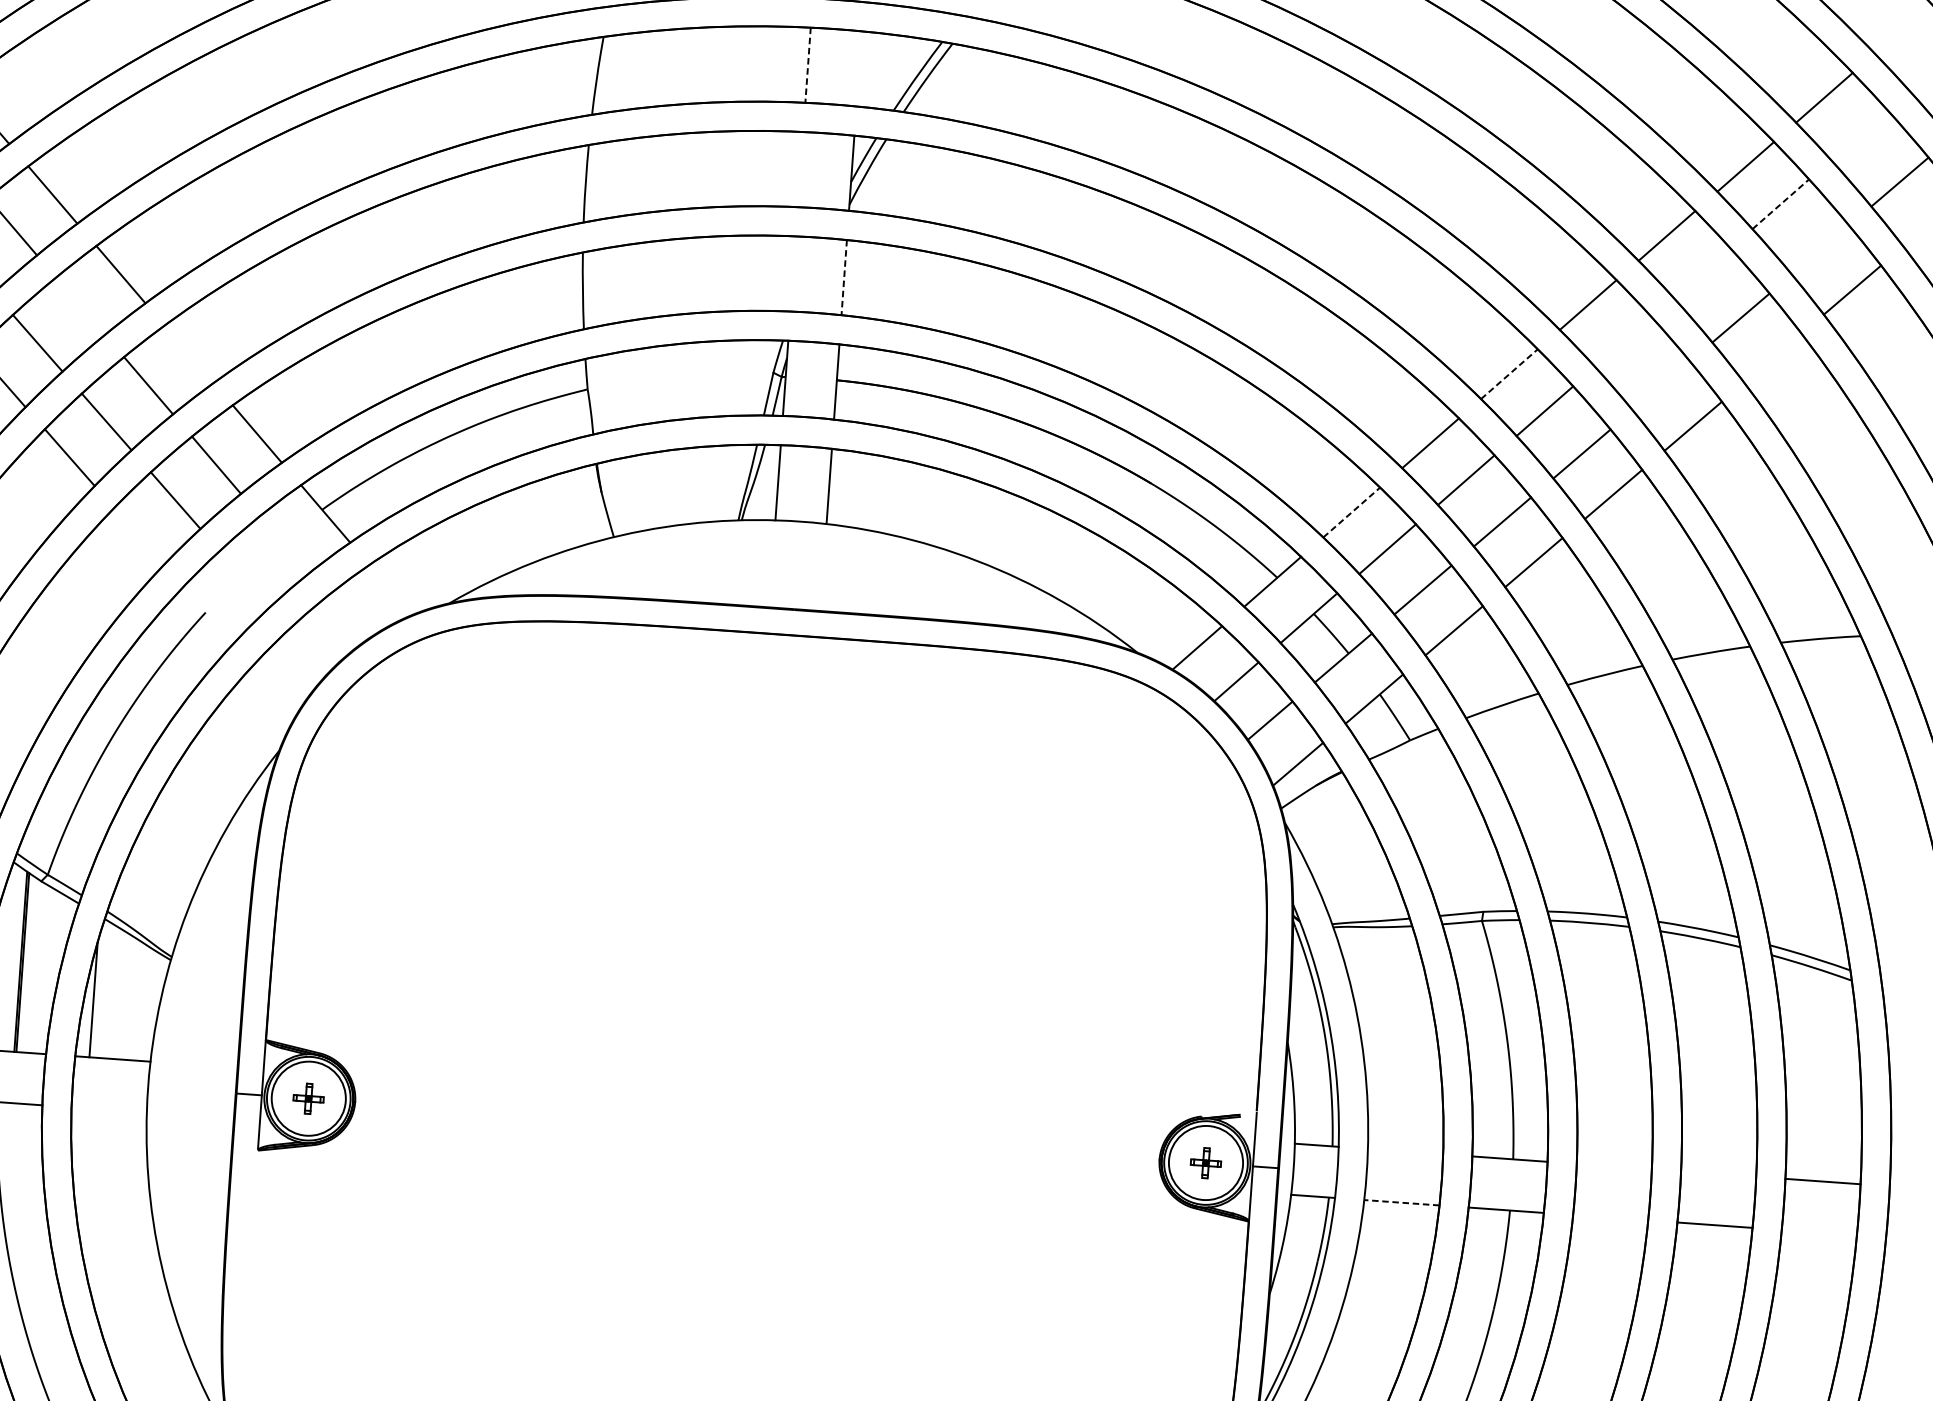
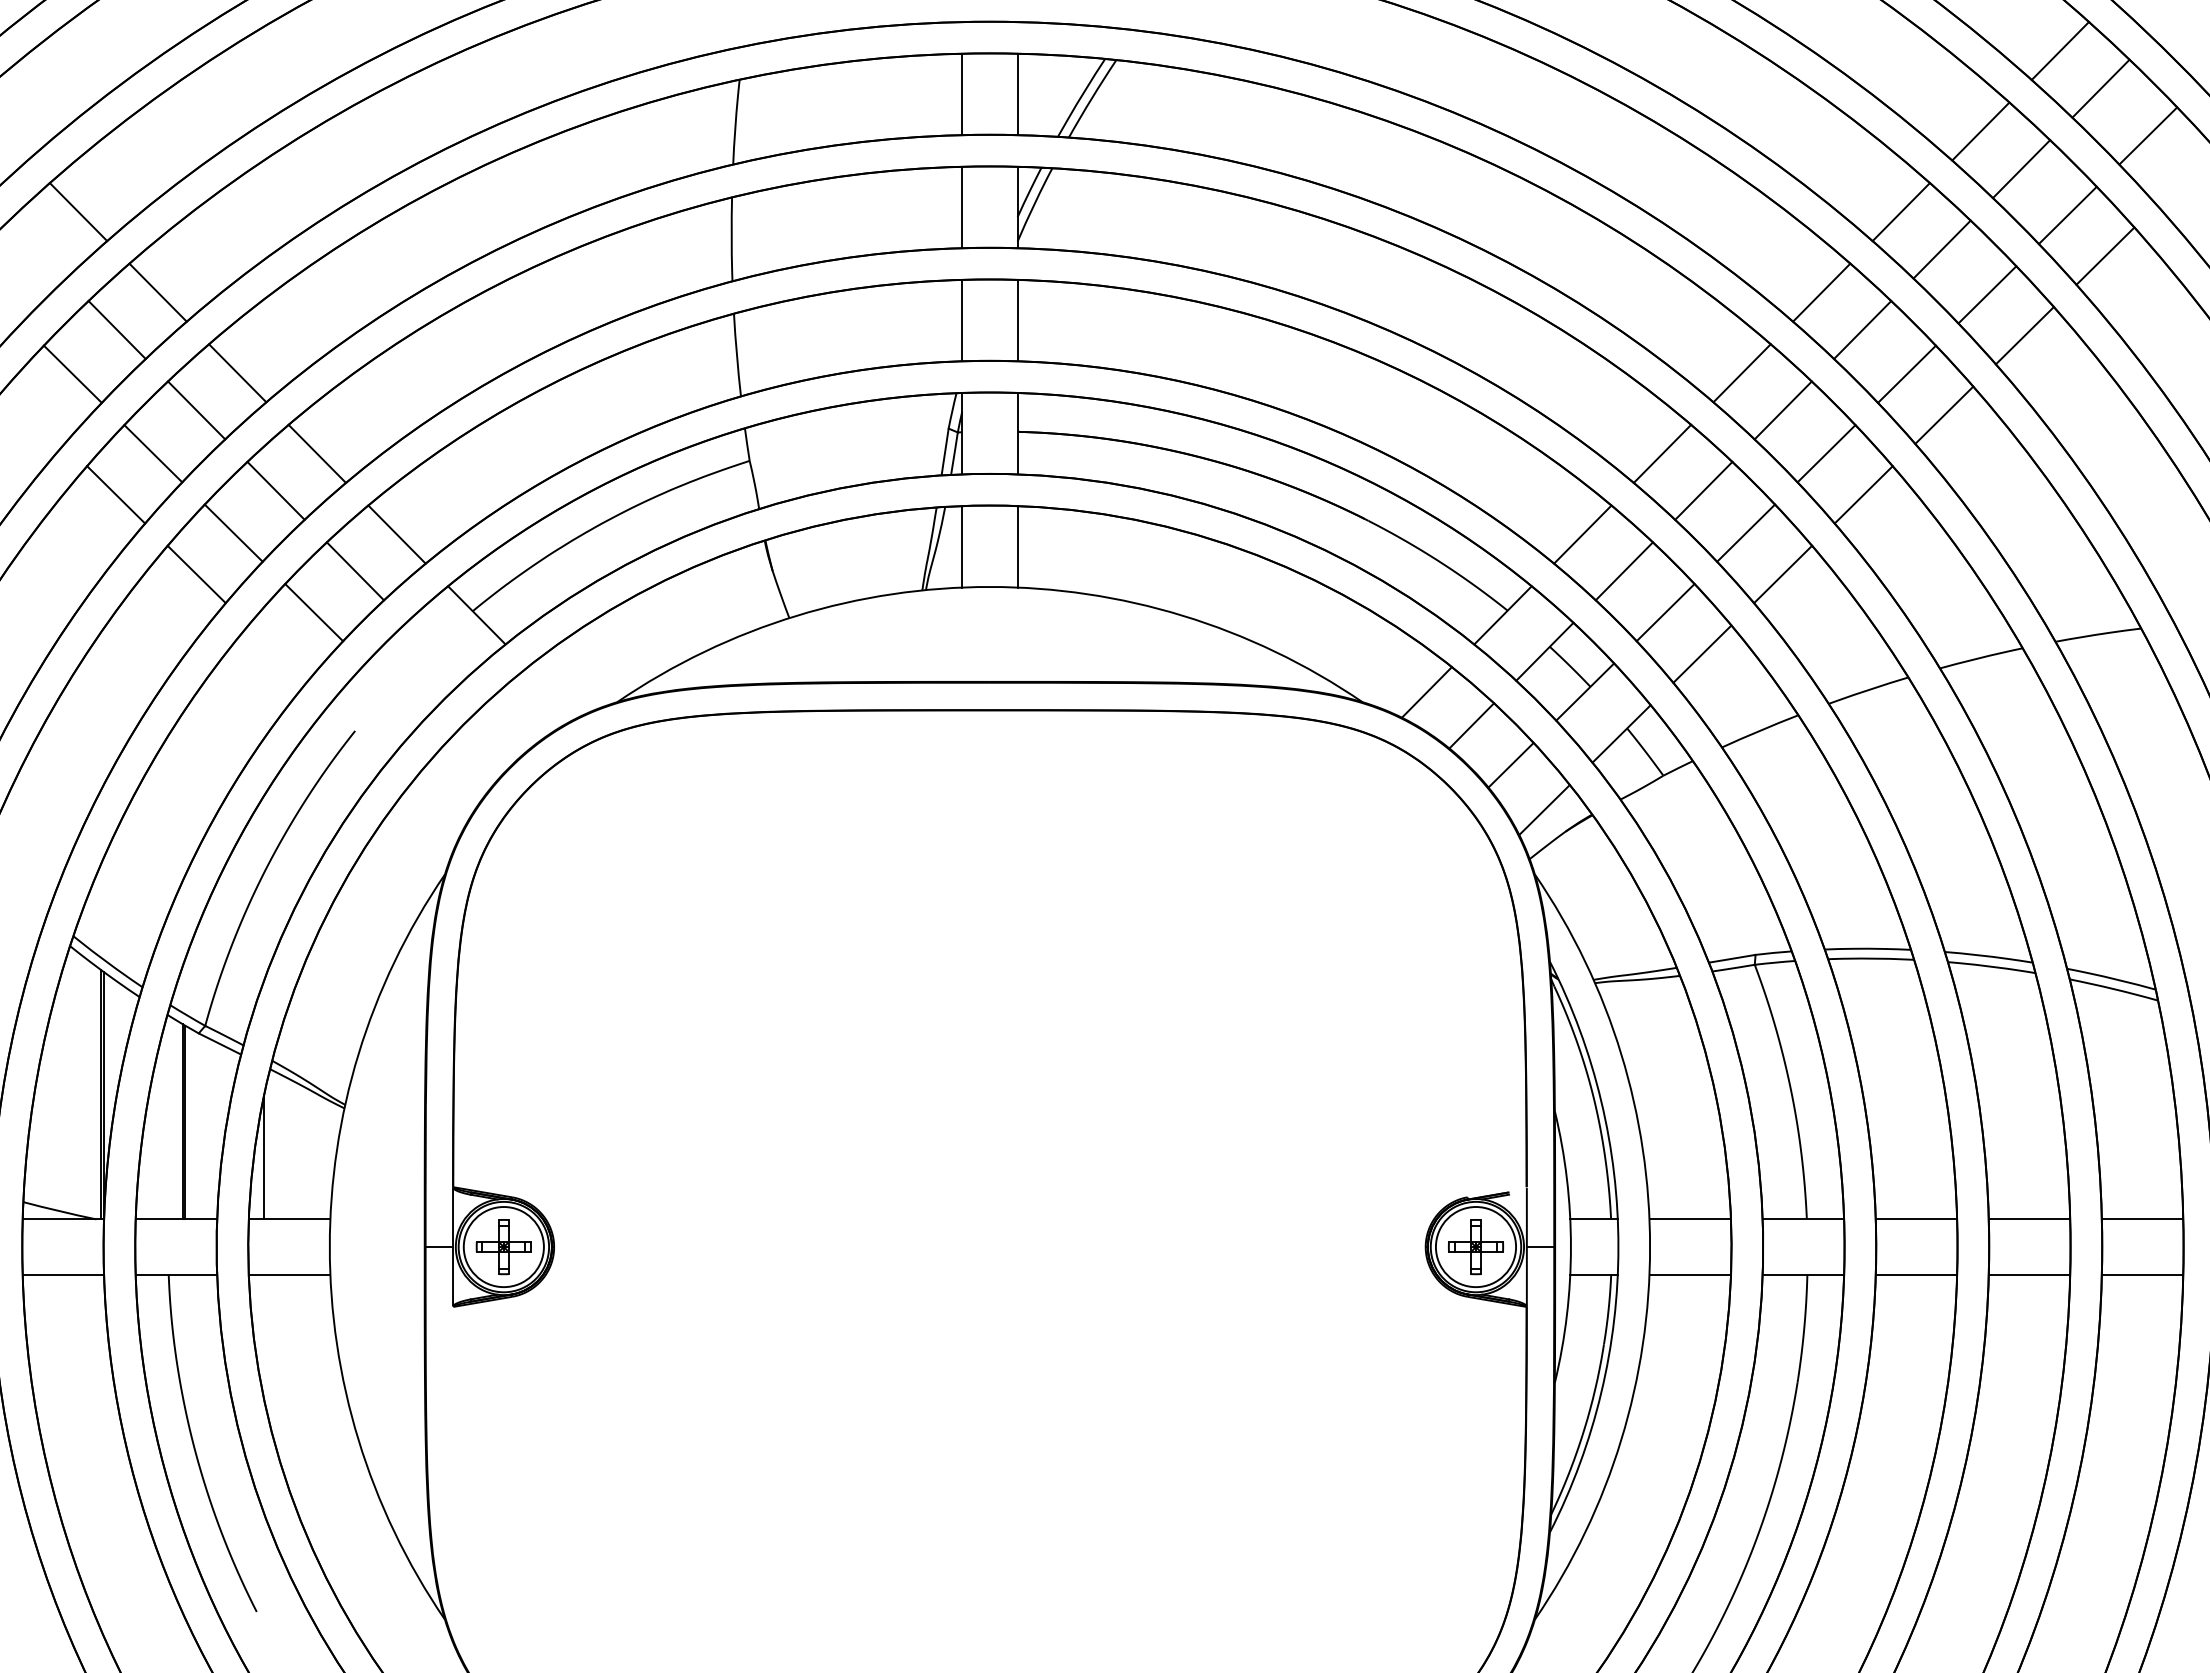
line: (808, 65) -> (962, 94), dashed -> solid
line: (859, 68) -> (1017, 94), added
line: (1859, 135) -> (2100, 88), added
line: (800, 169) -> (962, 207), added
line: (1780, 204) -> (2021, 169), dashed -> solid
line: (1820, 250) -> (2067, 215), added
line: (793, 273) -> (962, 320), added
line: (1701, 273) -> (1941, 249), added
line: (844, 277) -> (1017, 320), dashed -> solid
line: (80, 306) -> (196, 410), added
line: (1623, 341) -> (1862, 329), added
line: (189, 353) -> (317, 453), added
line: (1772, 357) -> (2024, 335), added
line: (1509, 374) -> (1742, 373), dashed -> solid
line: (1661, 385) -> (1906, 373), added
line: (1351, 512) -> (1582, 534), dashed -> solid
part: (308, 1099) -> (503, 1247), size x1.67
line: (109, 1109) -> (289, 1274), added
line: (1404, 1151) -> (1689, 1219), added
part: (1205, 1163) -> (1475, 1247), size x1.67
line: (1614, 1166) -> (1916, 1219), added
line: (1718, 1174) -> (2029, 1219), added
line: (1402, 1202) -> (1690, 1274), dashed -> solid
line: (1610, 1217) -> (1916, 1274), added
line: (1819, 1232) -> (2142, 1274), added

